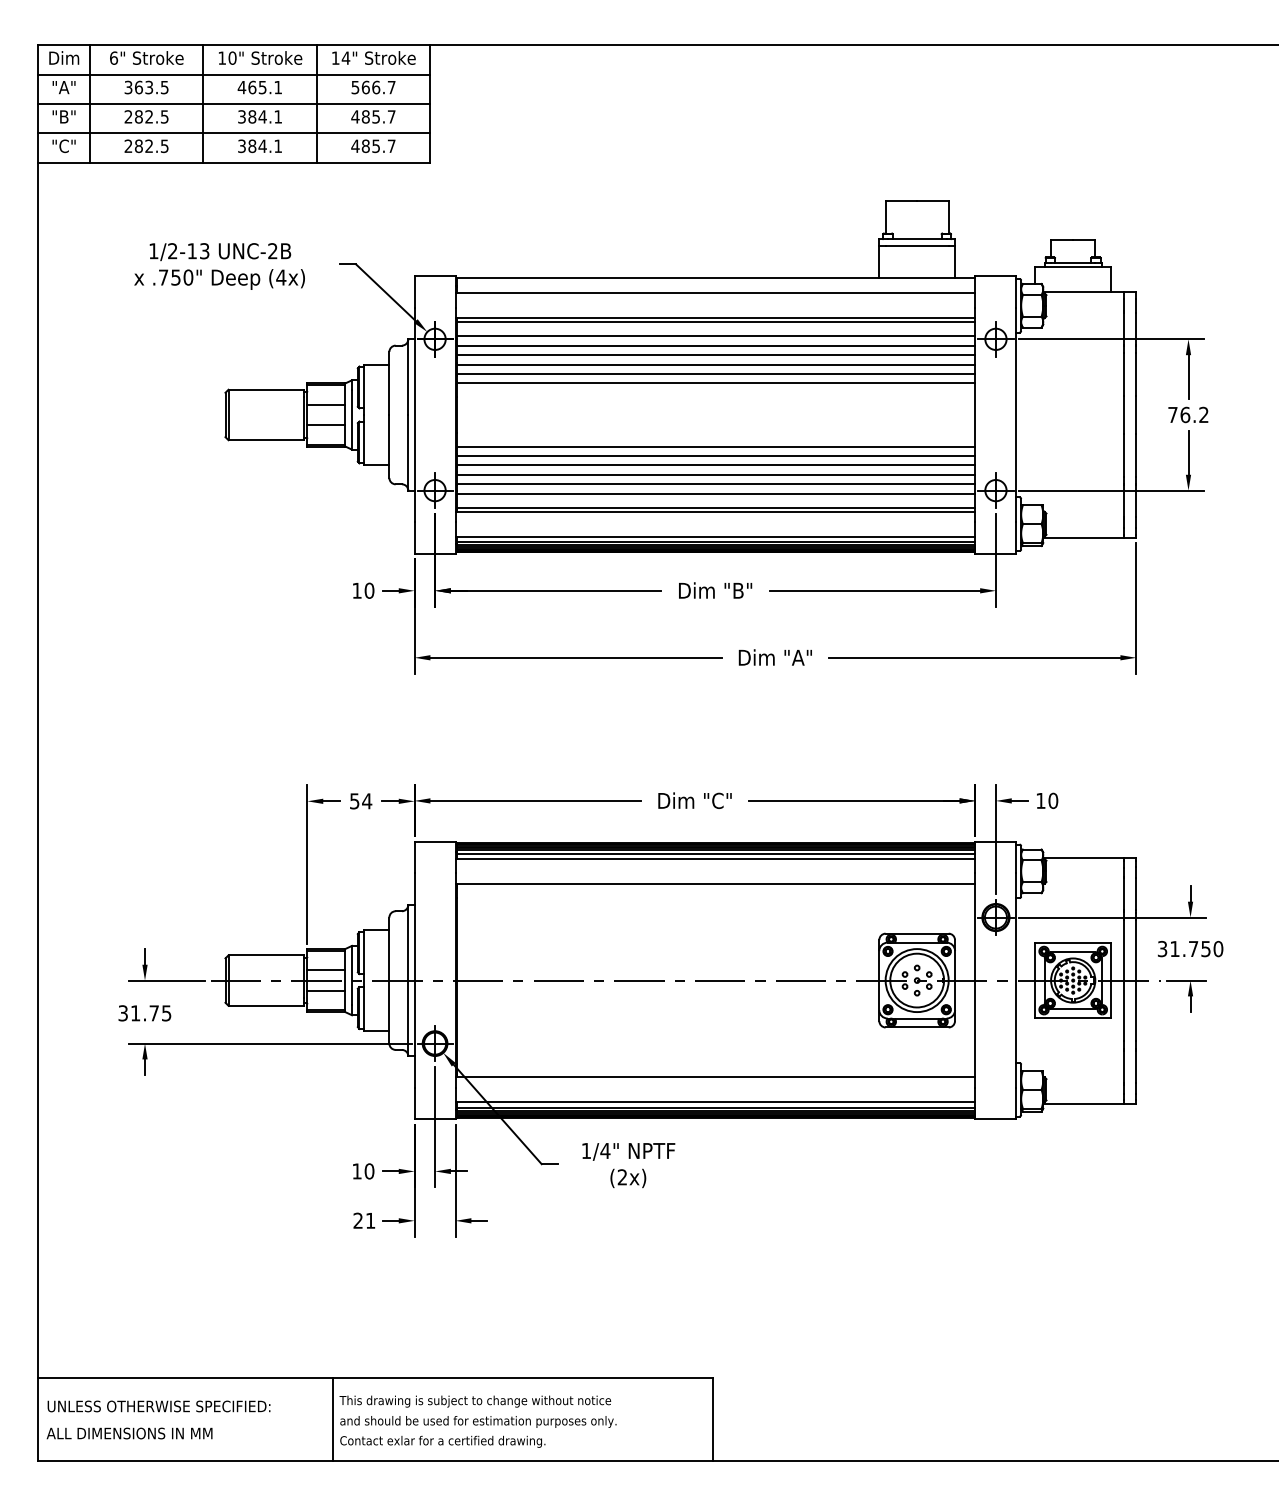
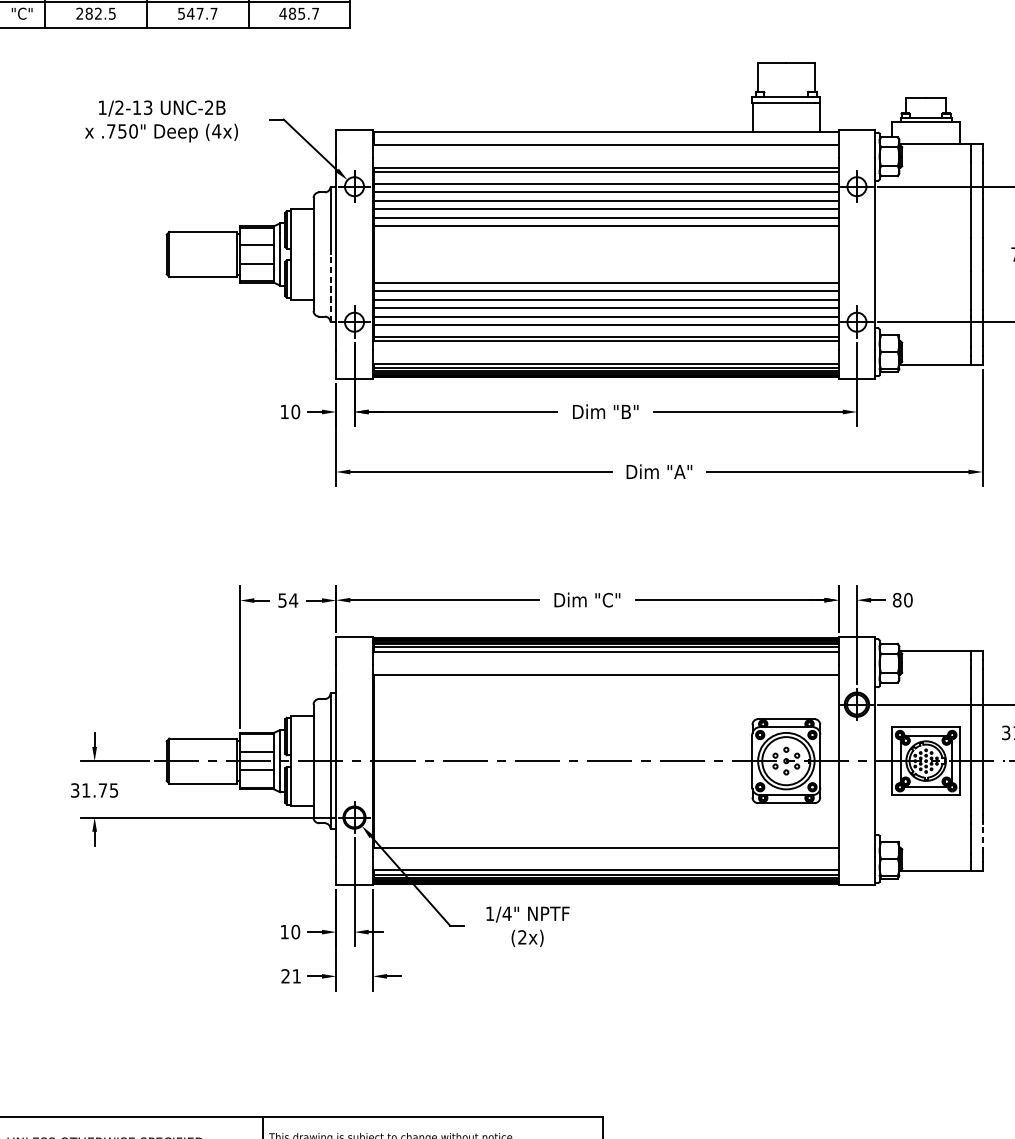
text: (259, 146) -> (197, 13), 384.1 -> 547.7
line: (408, 452) -> (330, 288), solid -> dashed
text: (1040, 800) -> (896, 599), 10 -> 80
line: (1136, 1067) -> (982, 839), solid -> dashed

